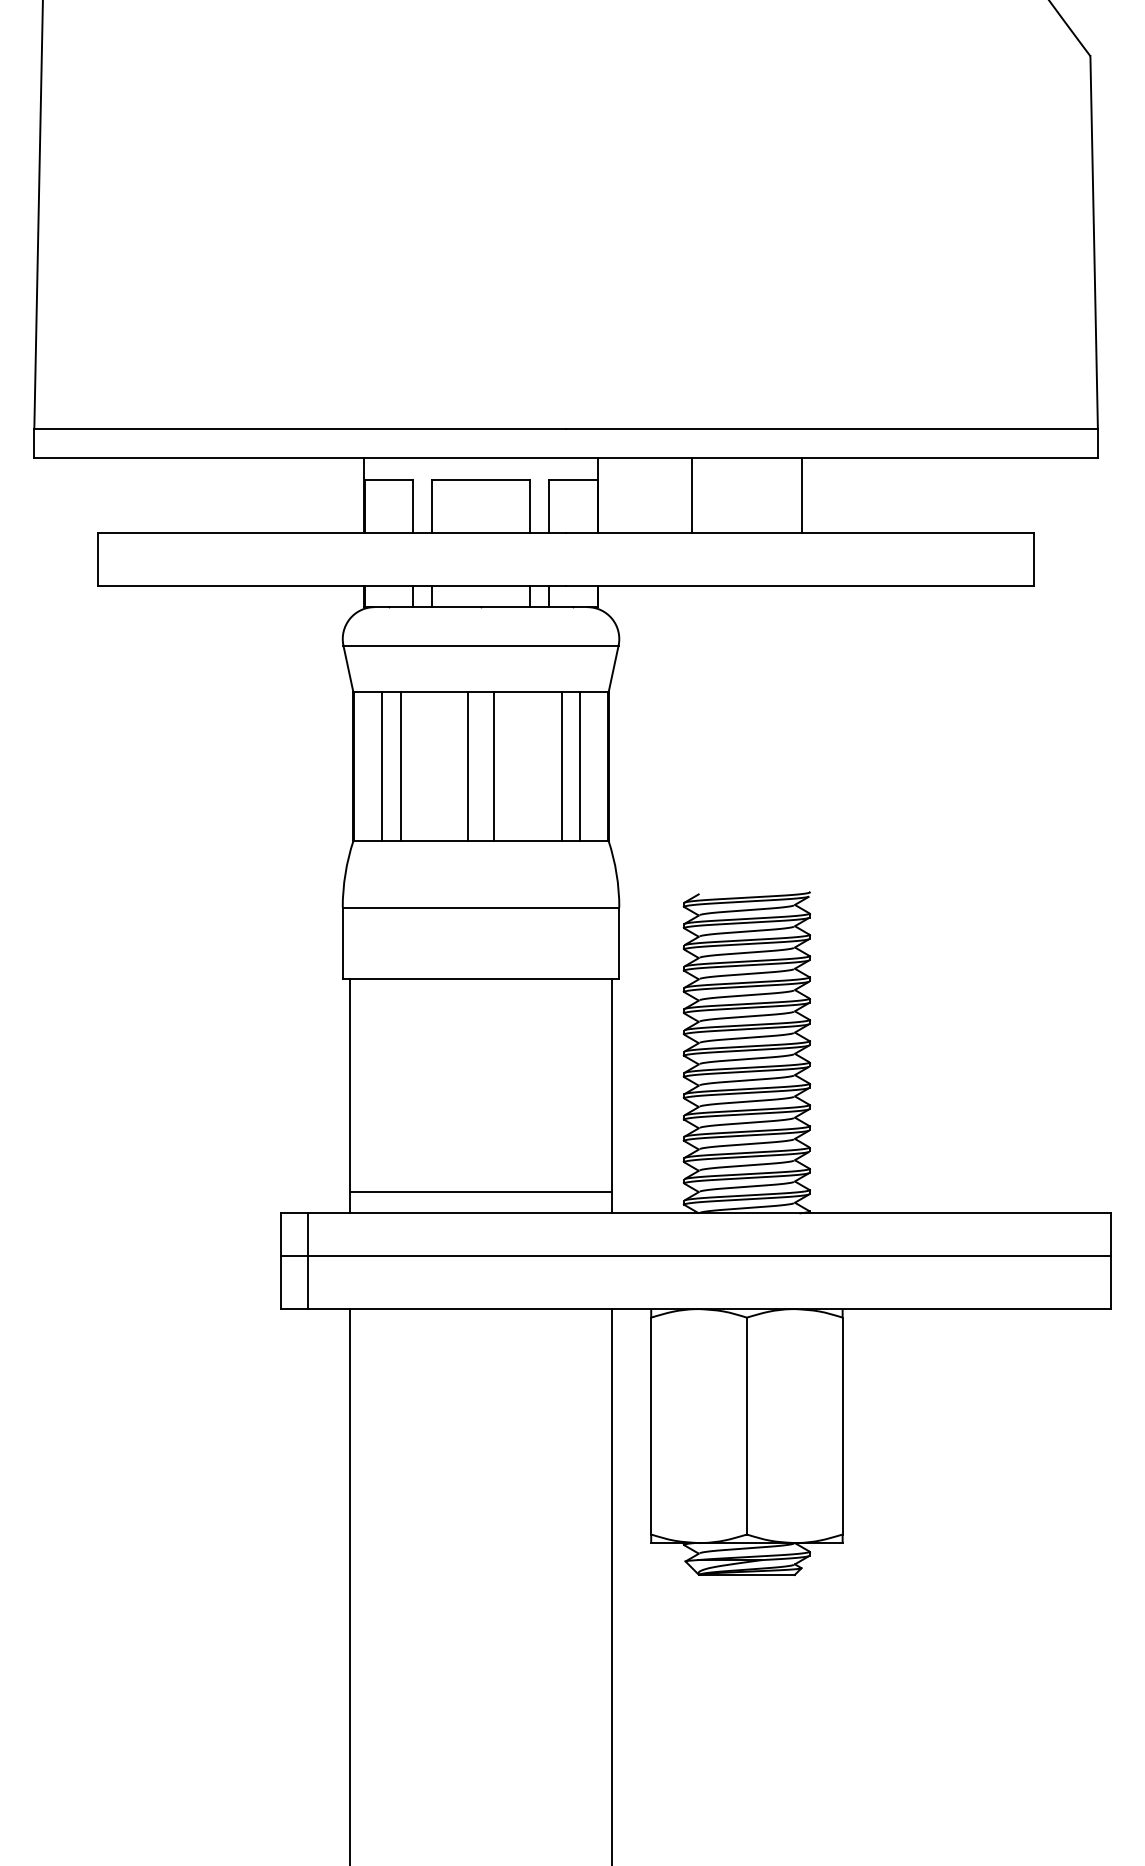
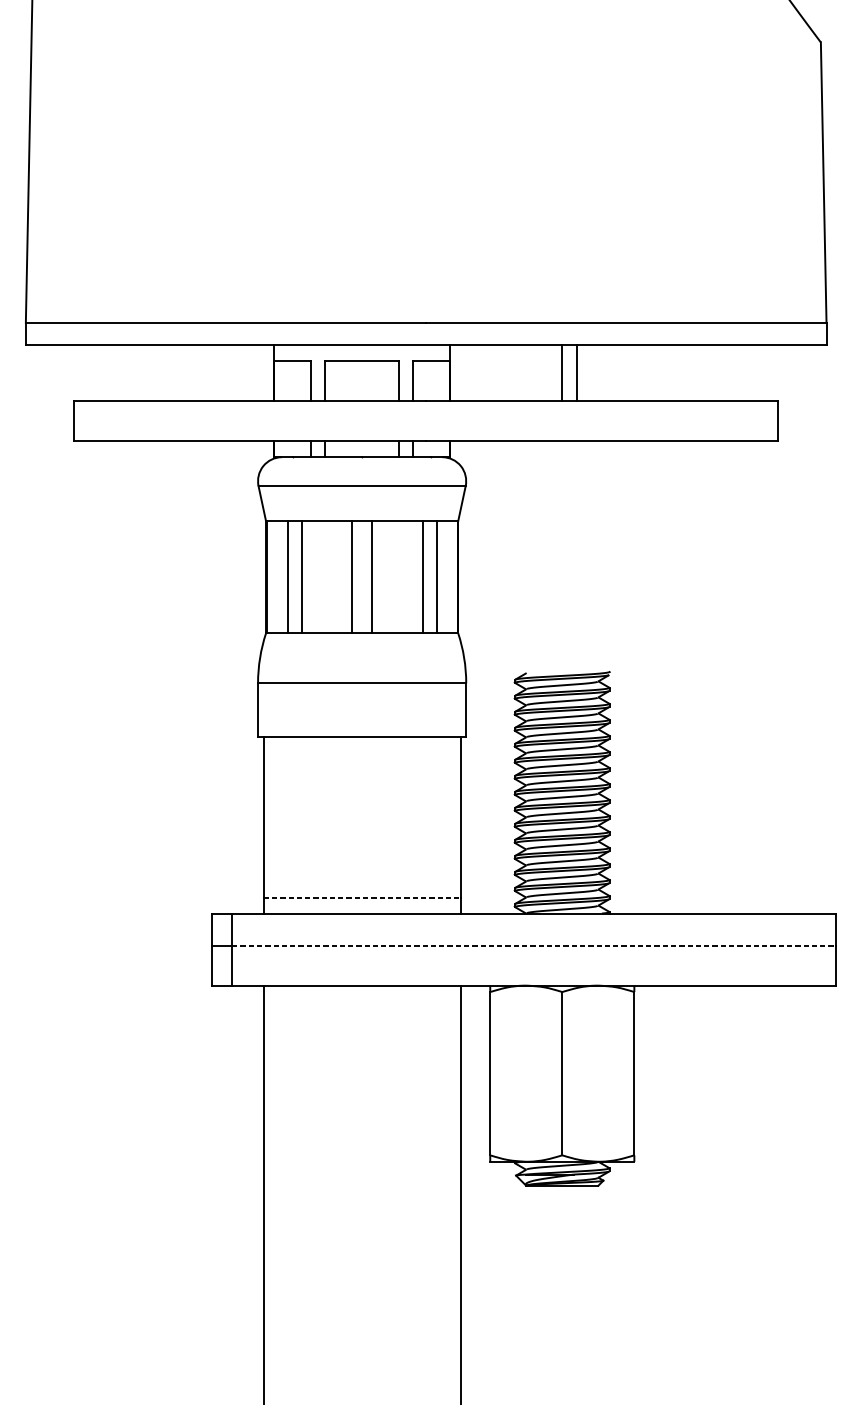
line: (691, 495) -> (561, 373), moved
line: (802, 495) -> (577, 373), moved
line: (481, 1192) -> (362, 897), solid -> dashed
line: (710, 1255) -> (534, 945), solid -> dashed

